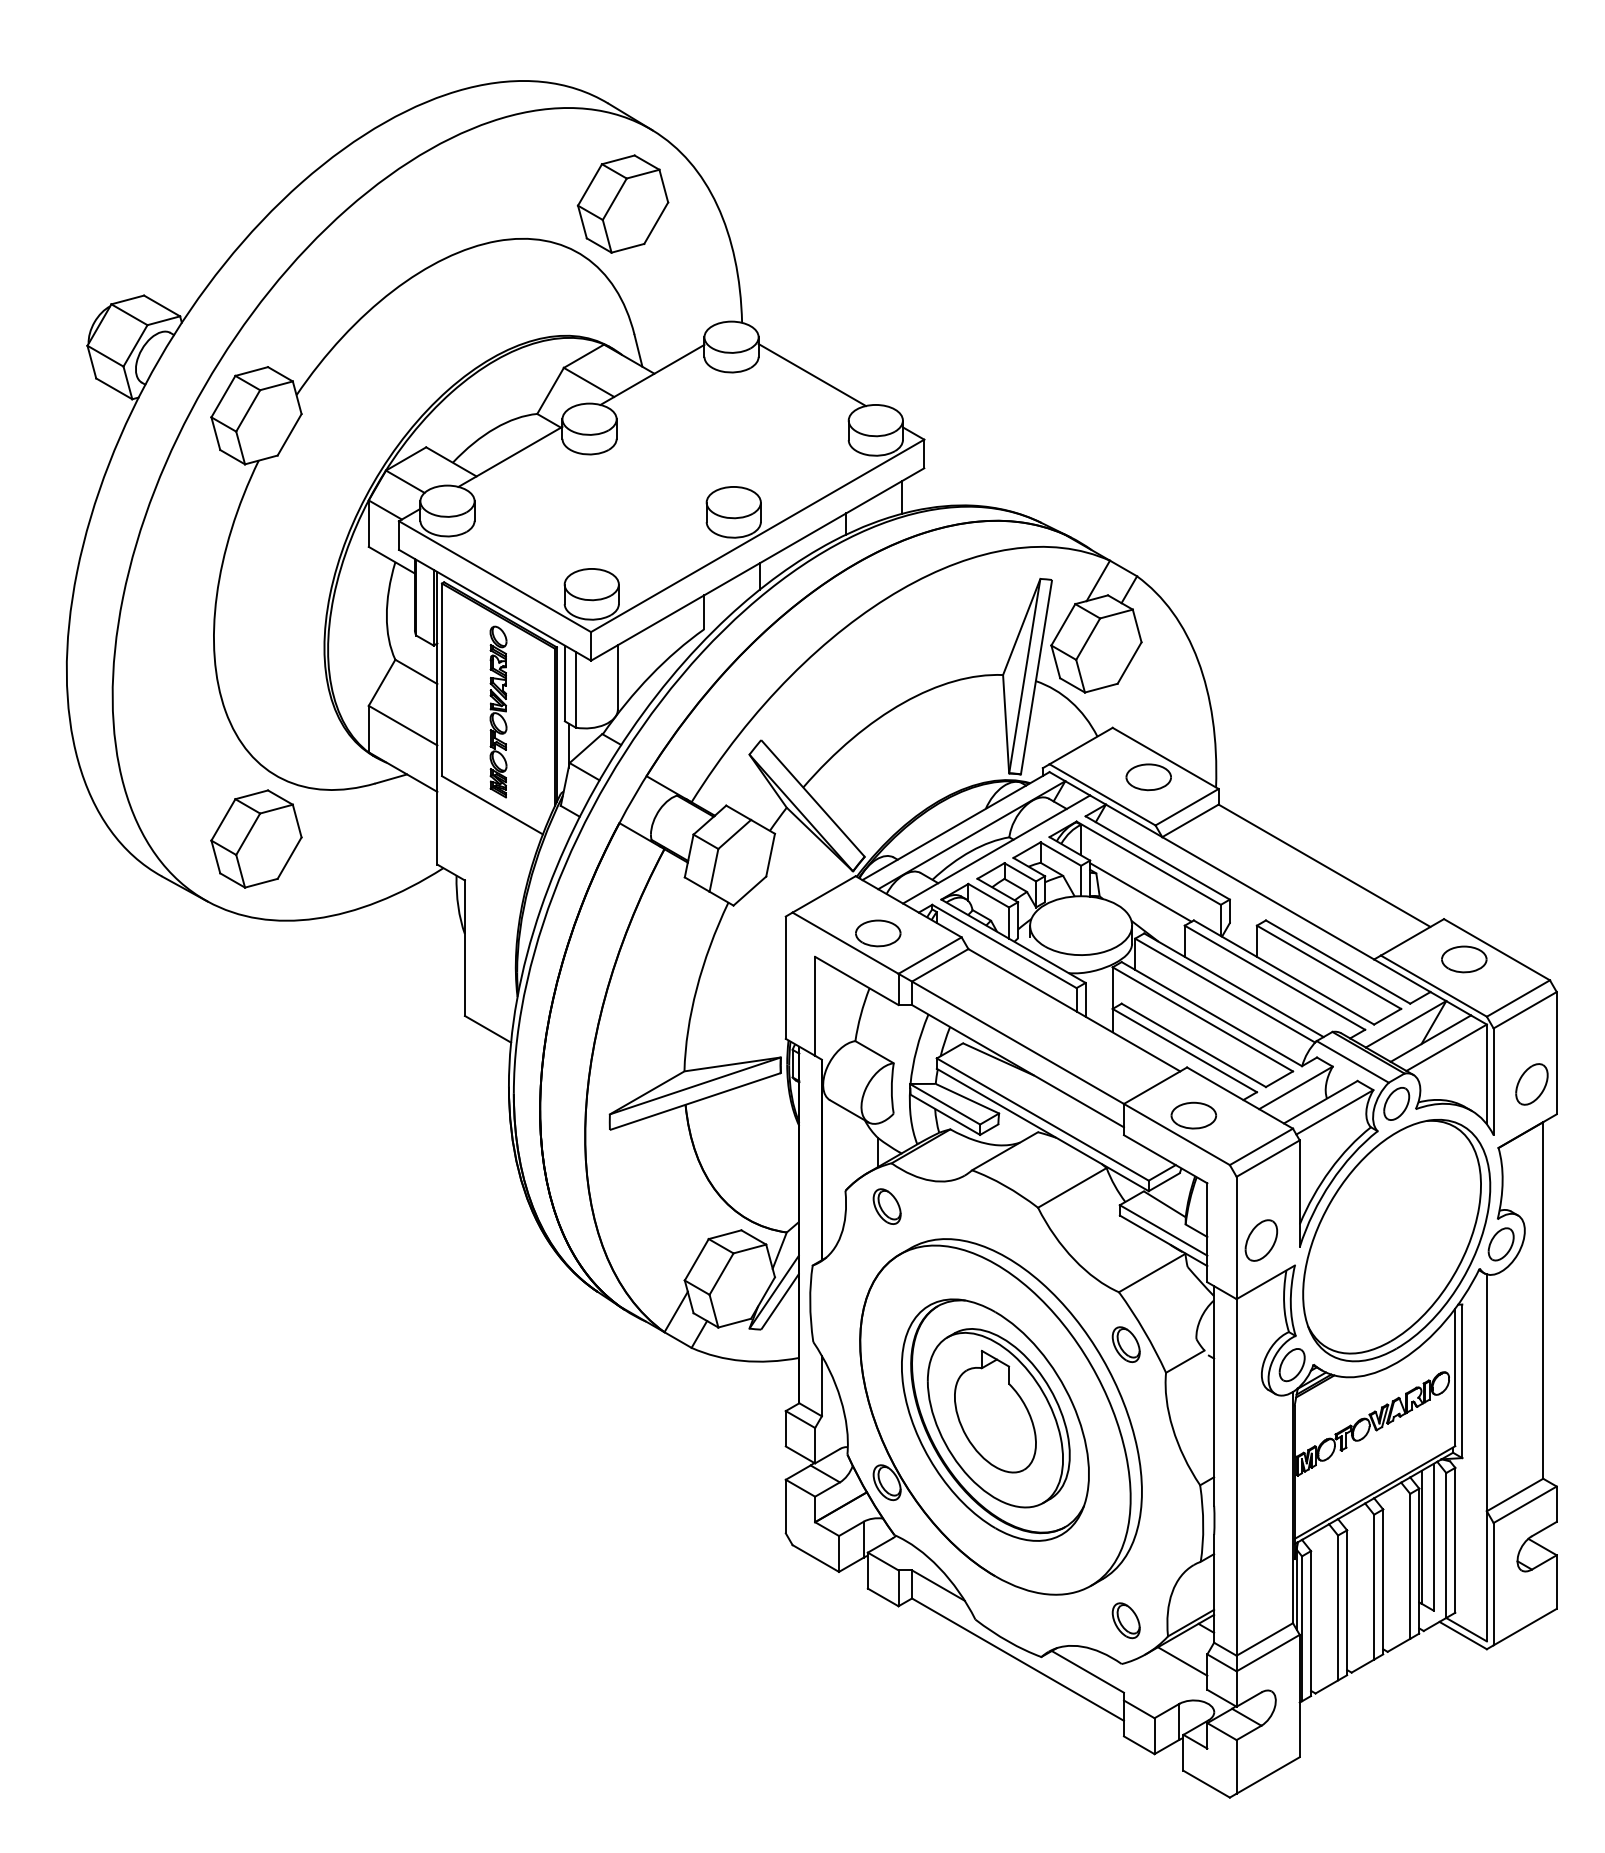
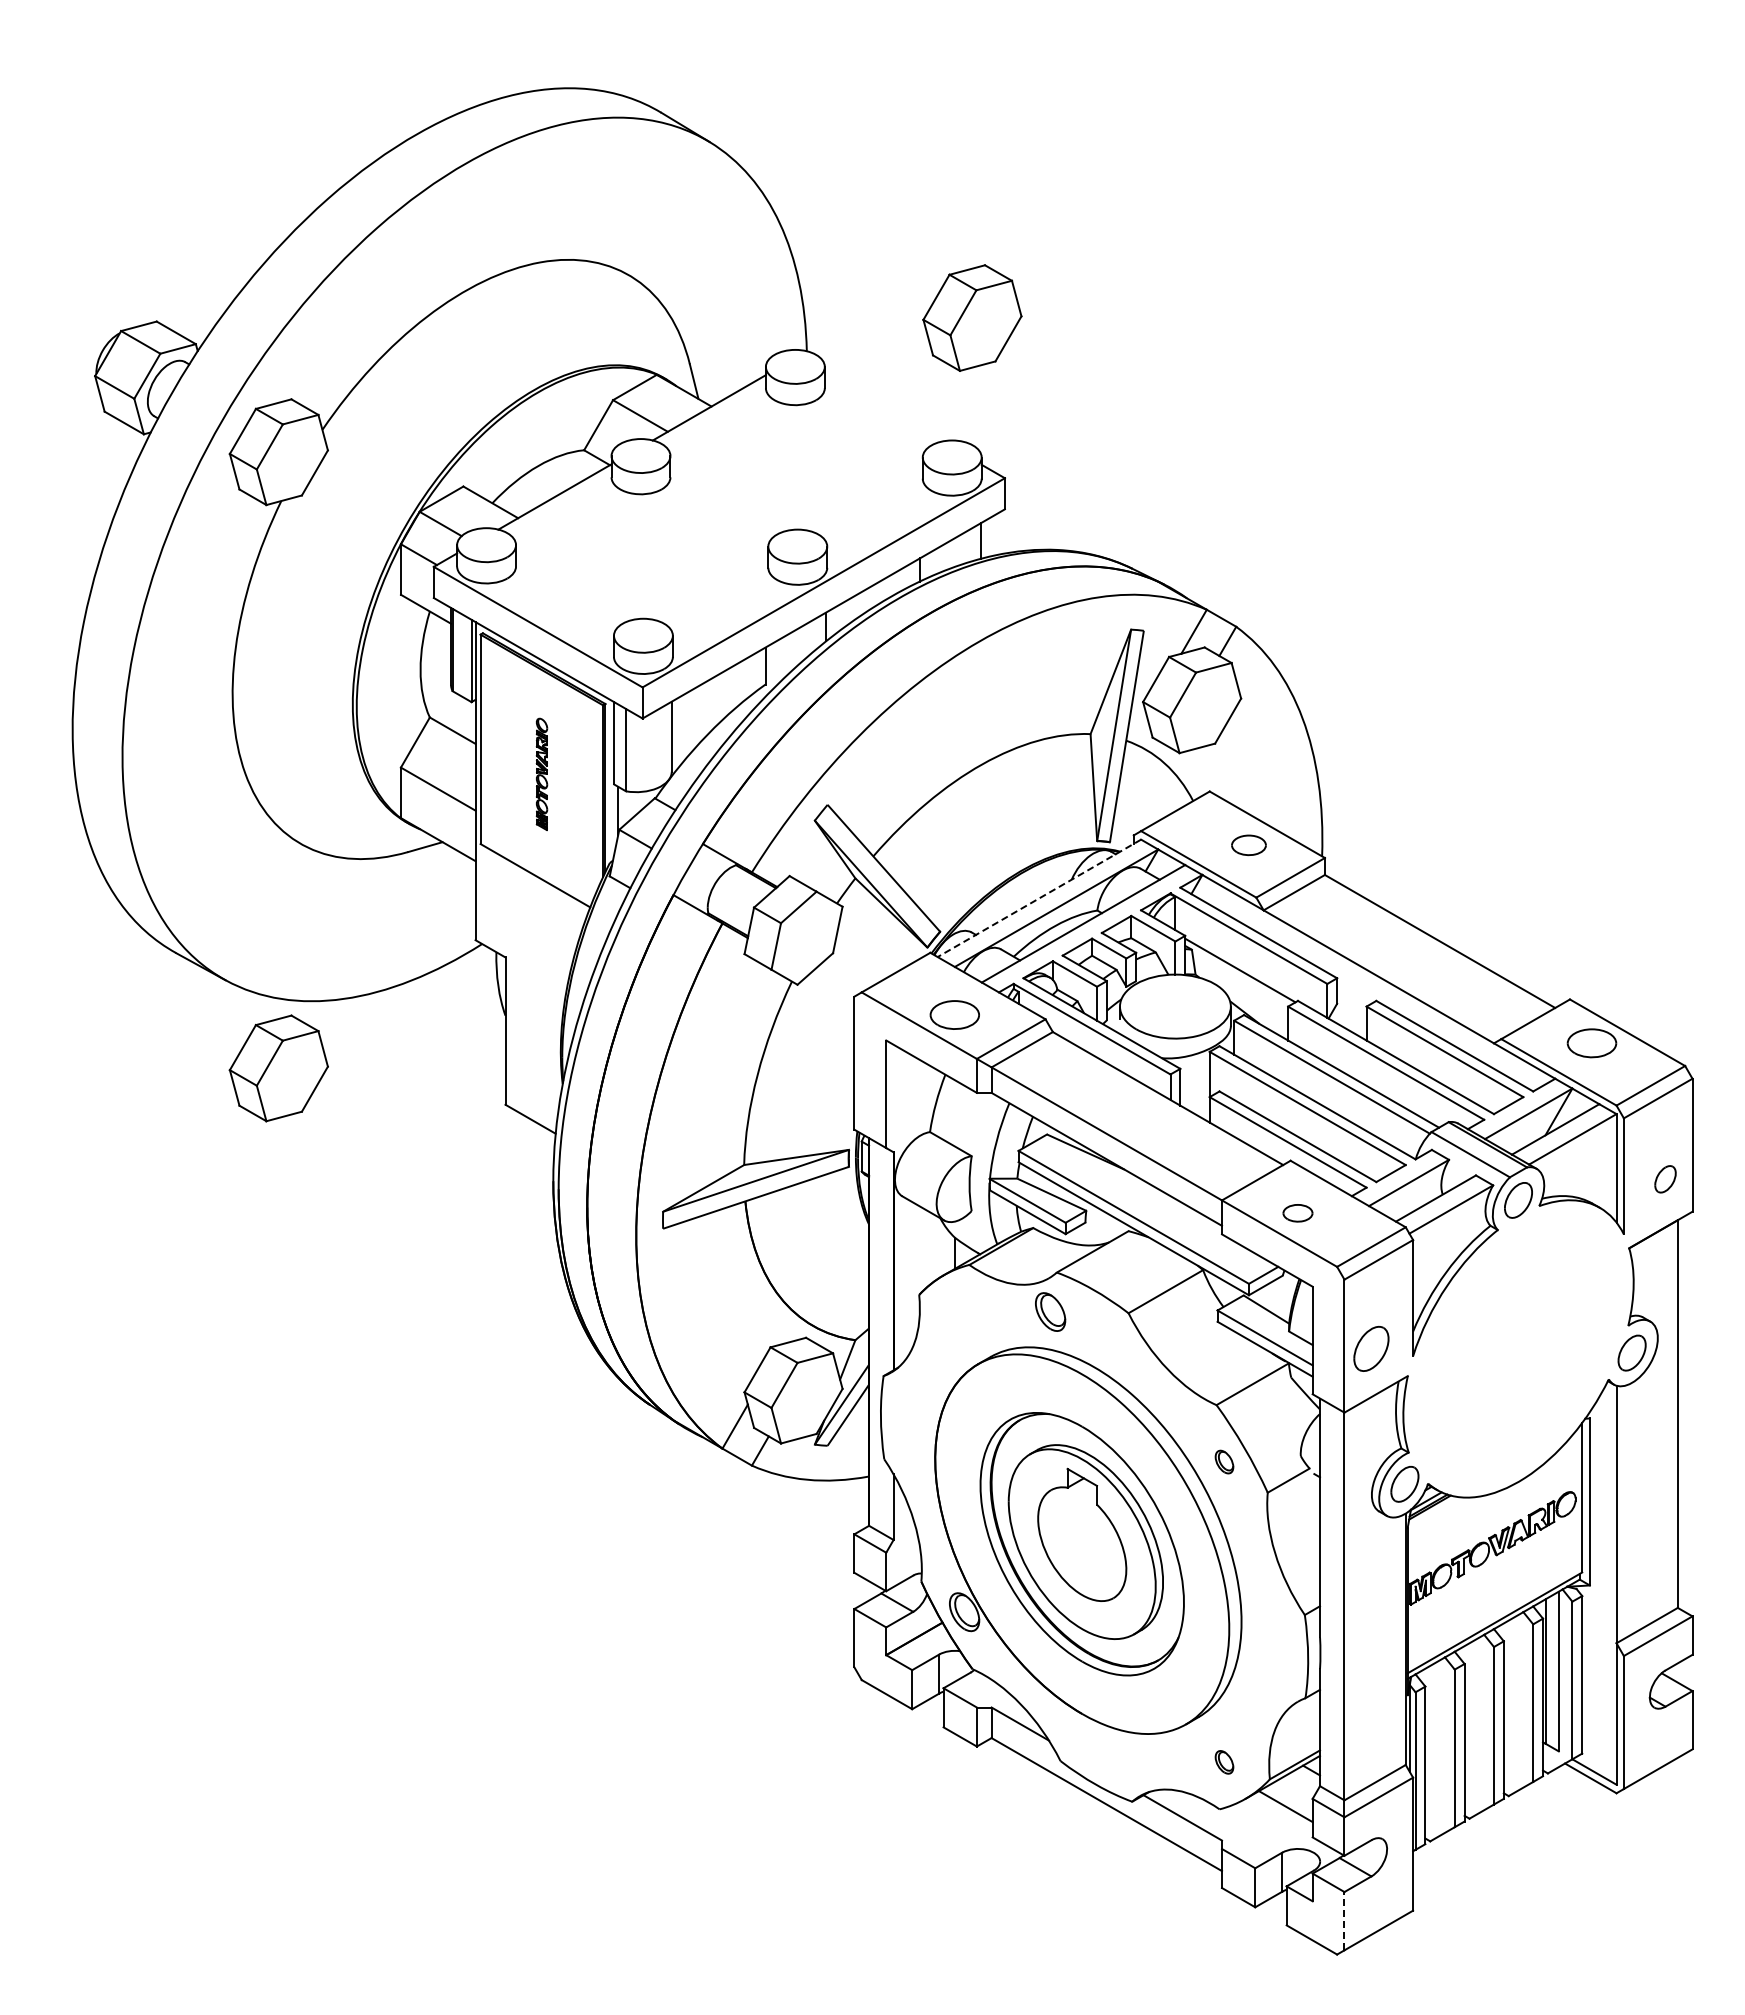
part: (623, 203) -> (972, 317), moved
line: (811, 374) -> (882, 407), removed
part: (498, 712) -> (541, 774), size x0.6
part: (1148, 777) -> (1248, 845), size x0.7
line: (955, 826) -> (1038, 898), solid -> dashed
part: (256, 839) -> (278, 1068), moved
part: (1531, 1084) -> (1665, 1179), size x0.6
part: (1193, 1115) -> (1297, 1213), size x0.6
part: (887, 1206) -> (1050, 1311), moved
part: (1396, 1240) -> (1518, 1348), removed
part: (1126, 1344) -> (1224, 1461), size x0.6
part: (1126, 1620) -> (1224, 1762), size x0.6
line: (1236, 1766) -> (1344, 1920), solid -> dashed

